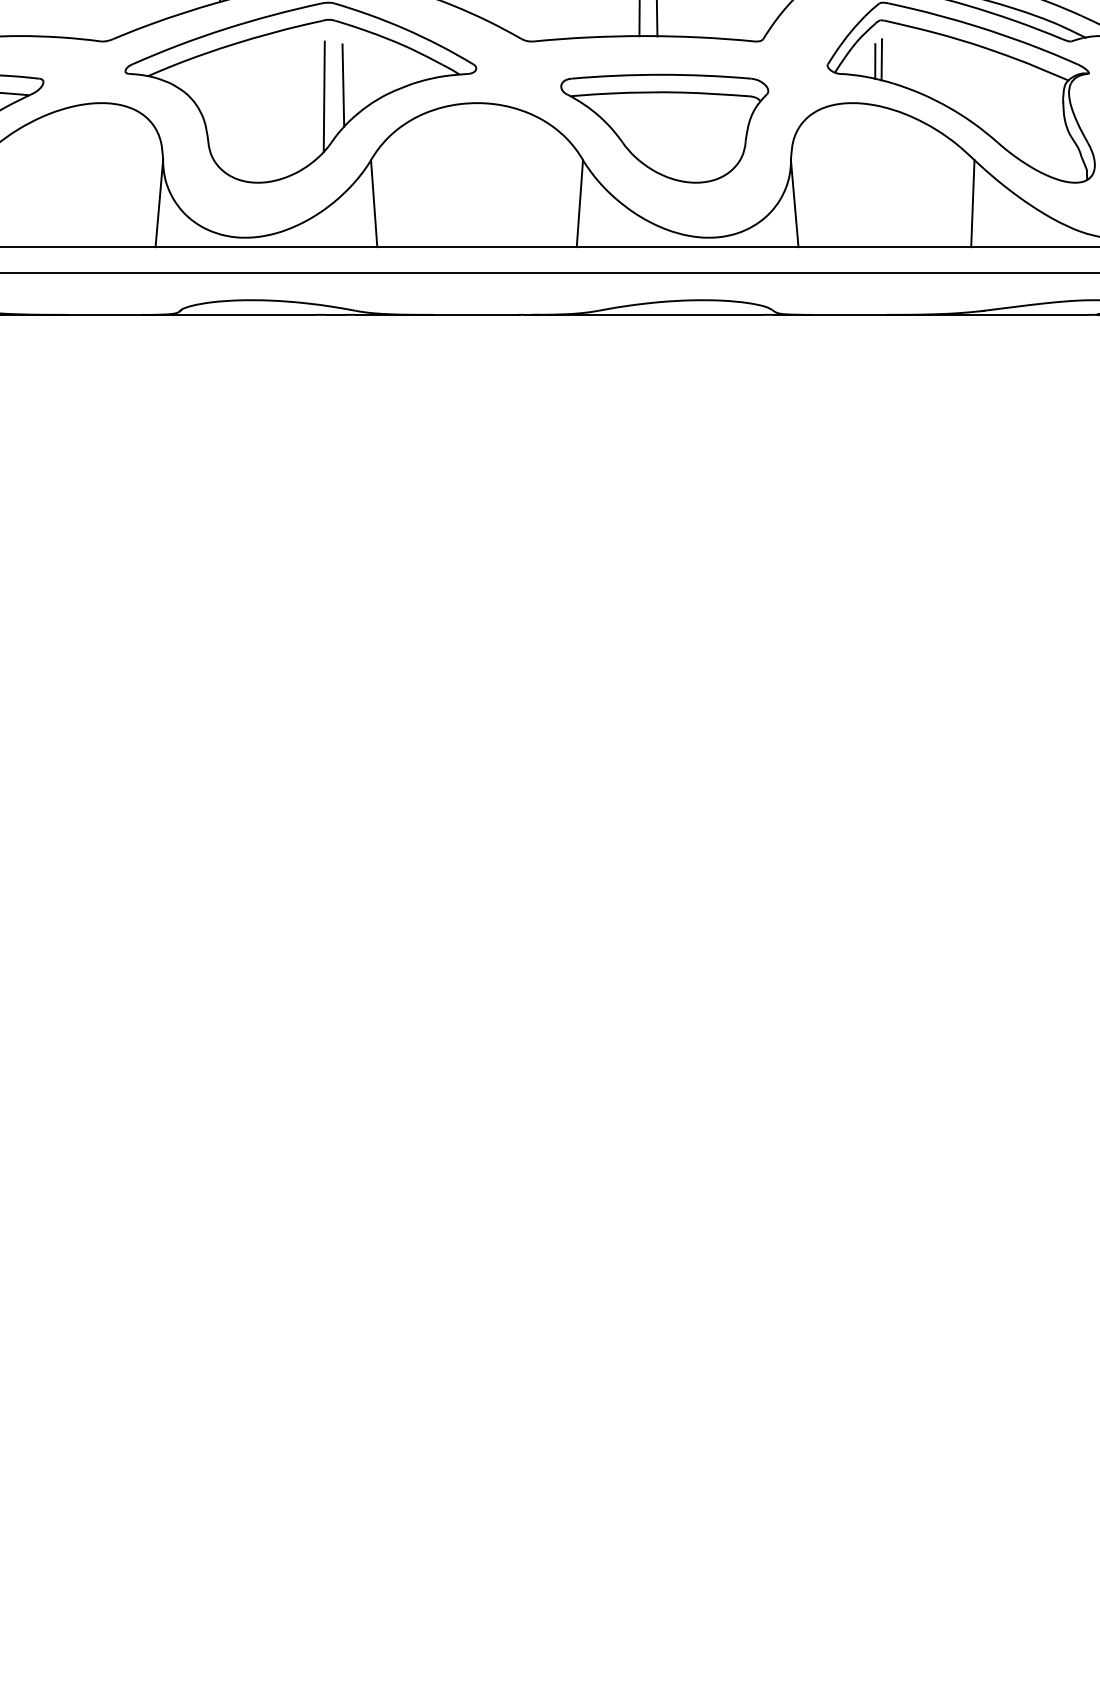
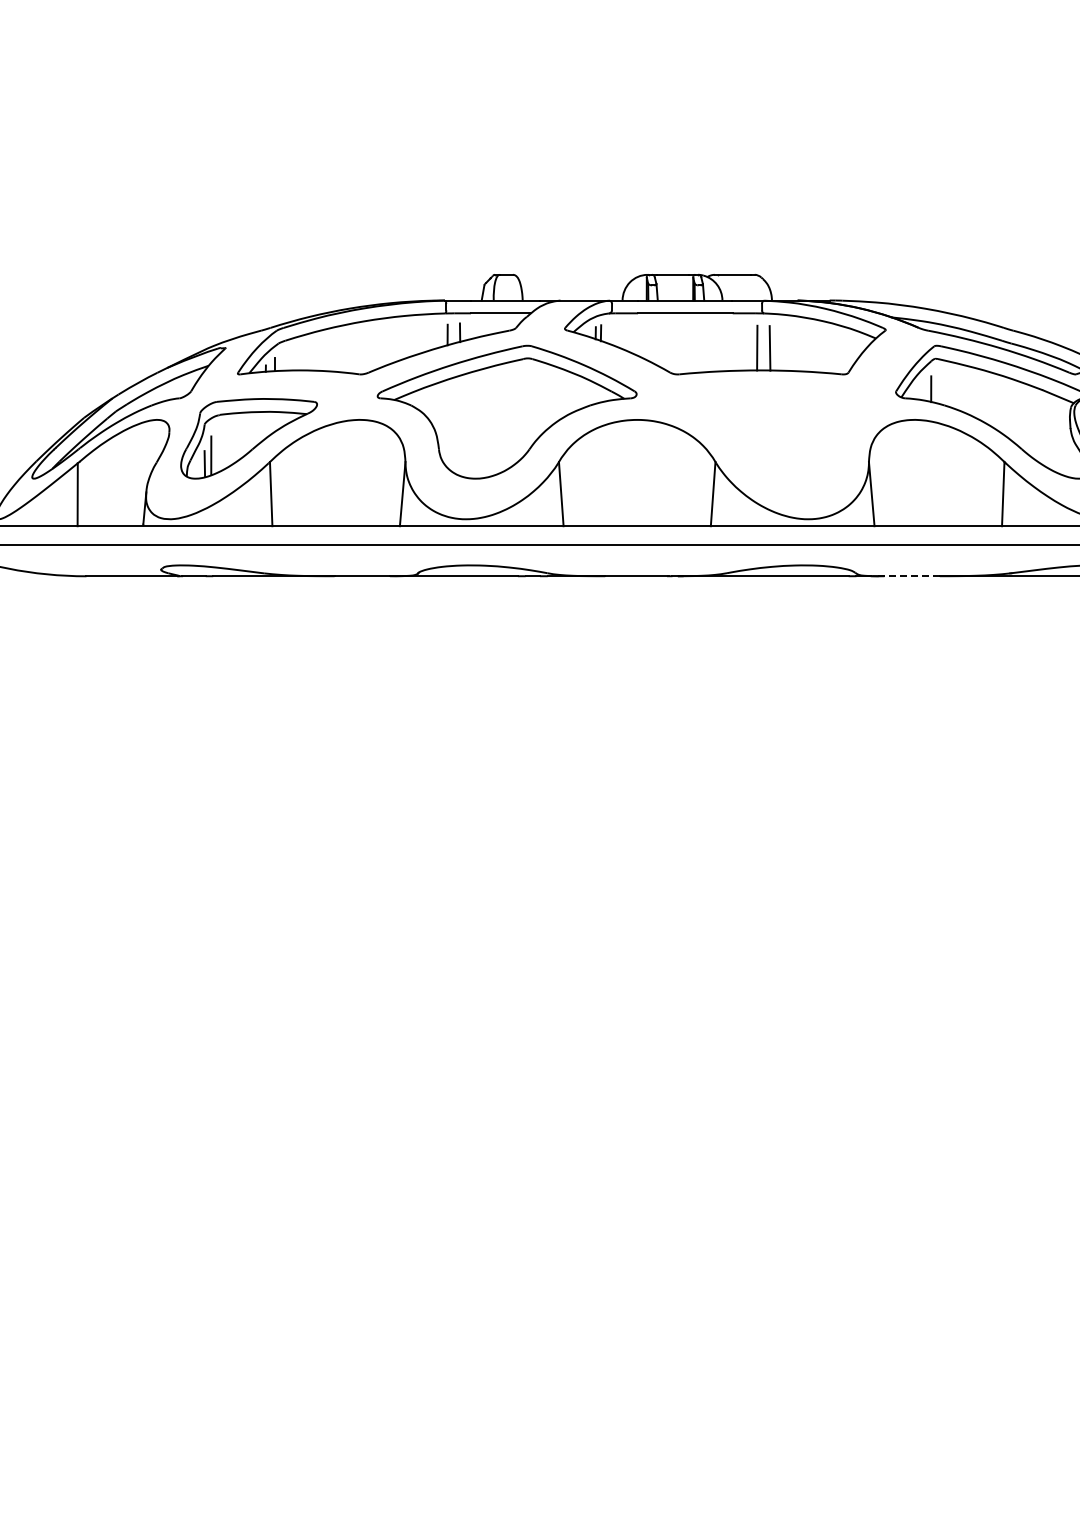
line: (881, 59) -> (935, 387), removed
line: (343, 84) -> (538, 406), removed
line: (324, 97) -> (524, 415), removed
part: (664, 128) -> (775, 438), removed
line: (849, 315) -> (912, 576), solid -> dashed

